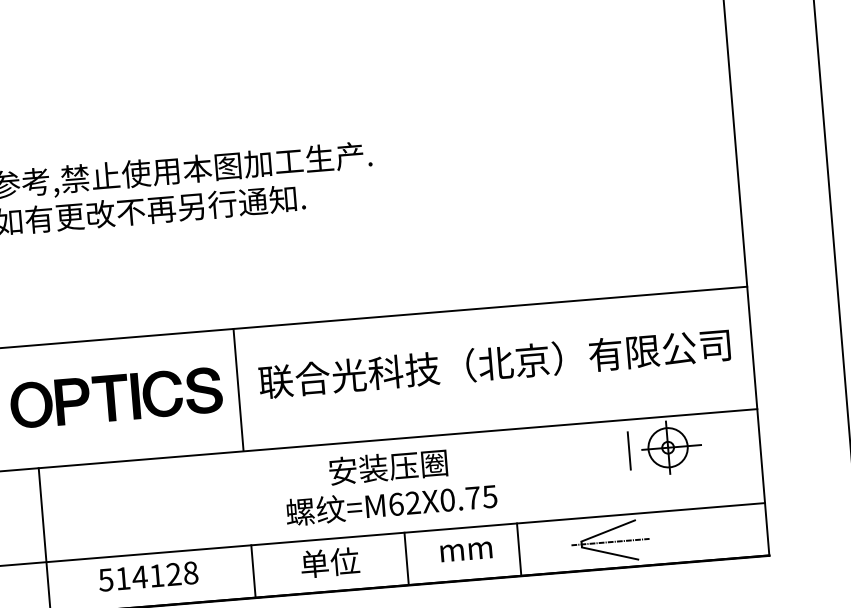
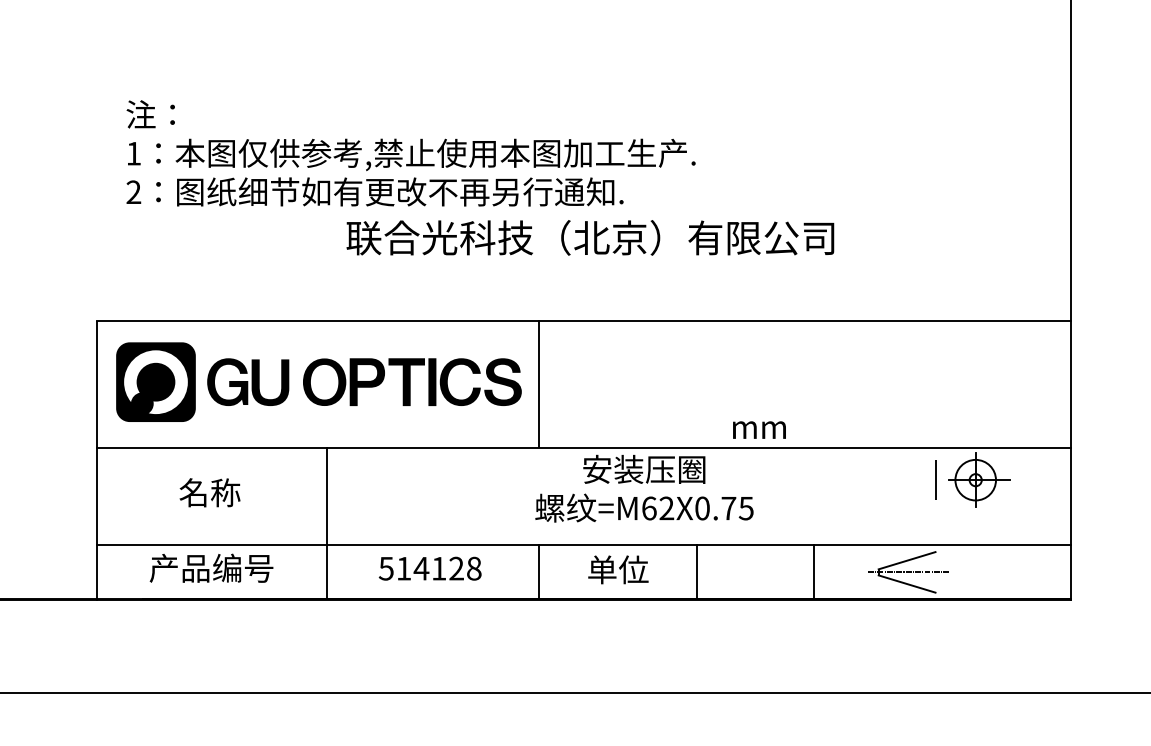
text: (494, 363) -> (590, 237), moved
text: (390, 485) -> (644, 488), moved
text: (466, 551) -> (759, 429), moved

